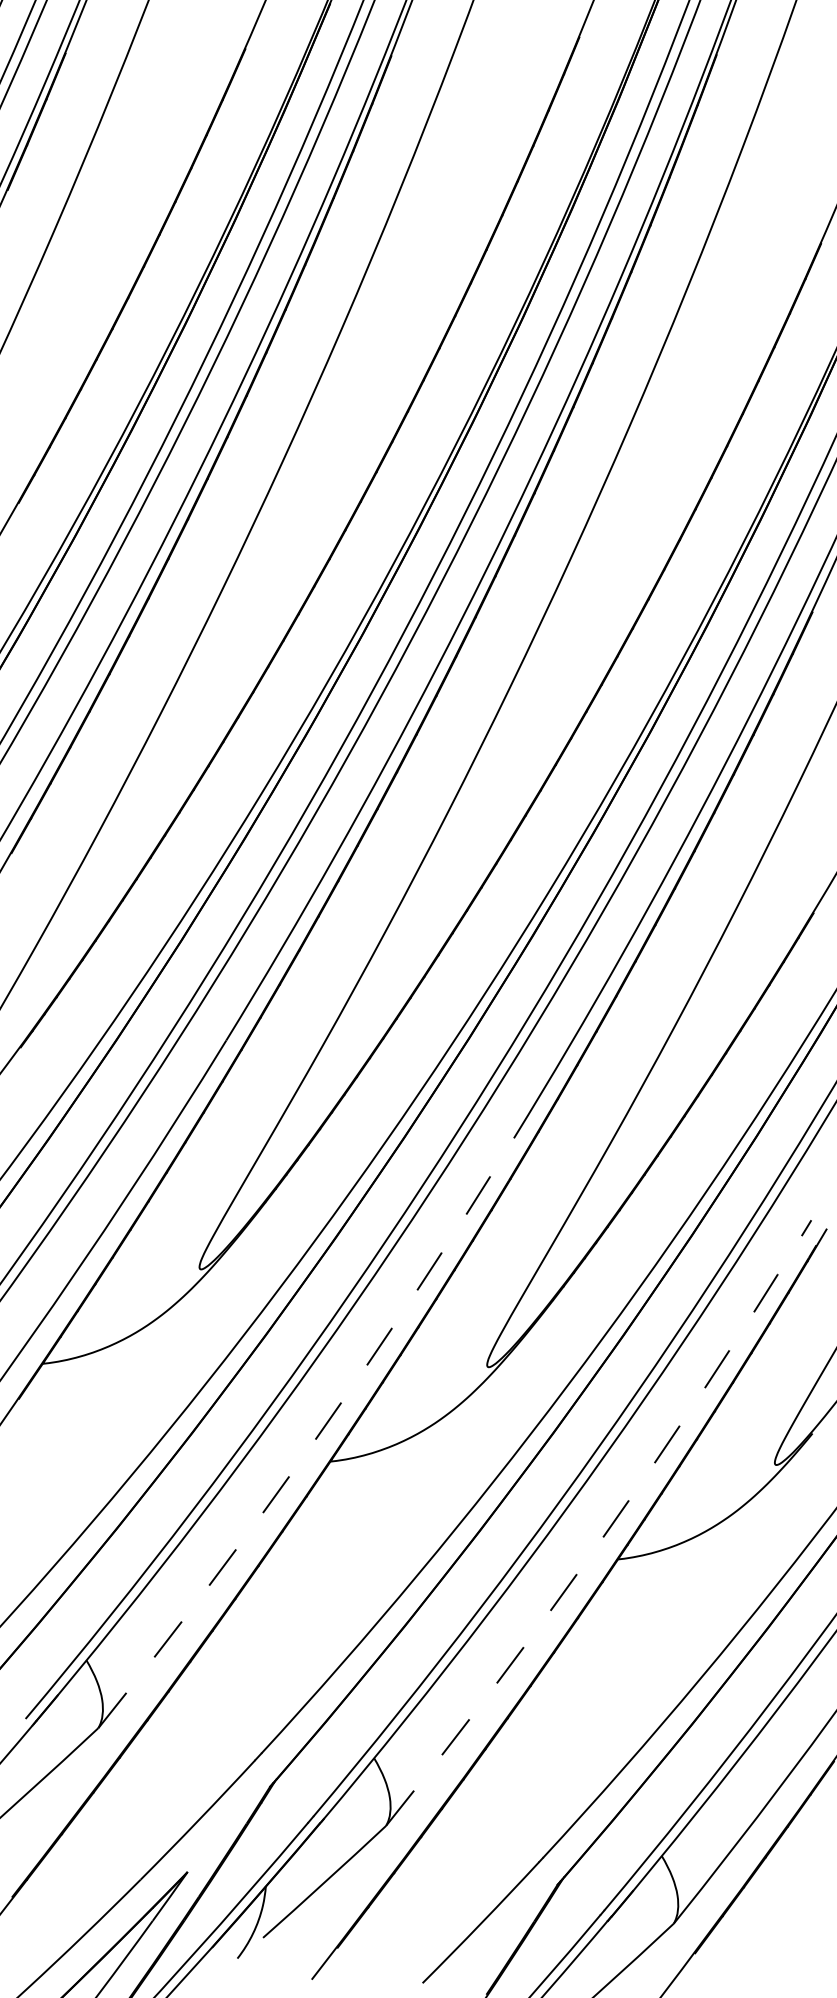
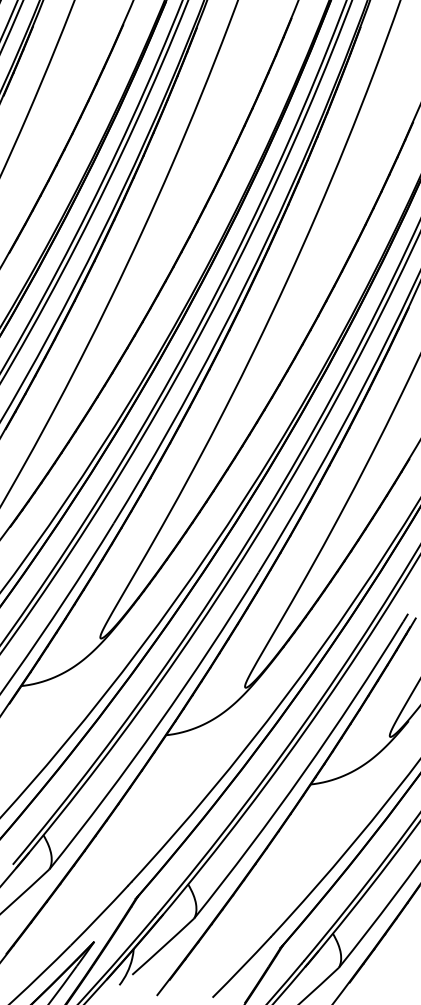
arc: (315, 1440) -> (158, 724), dashed -> solid
arc: (603, 1537) -> (303, 773), dashed -> solid

